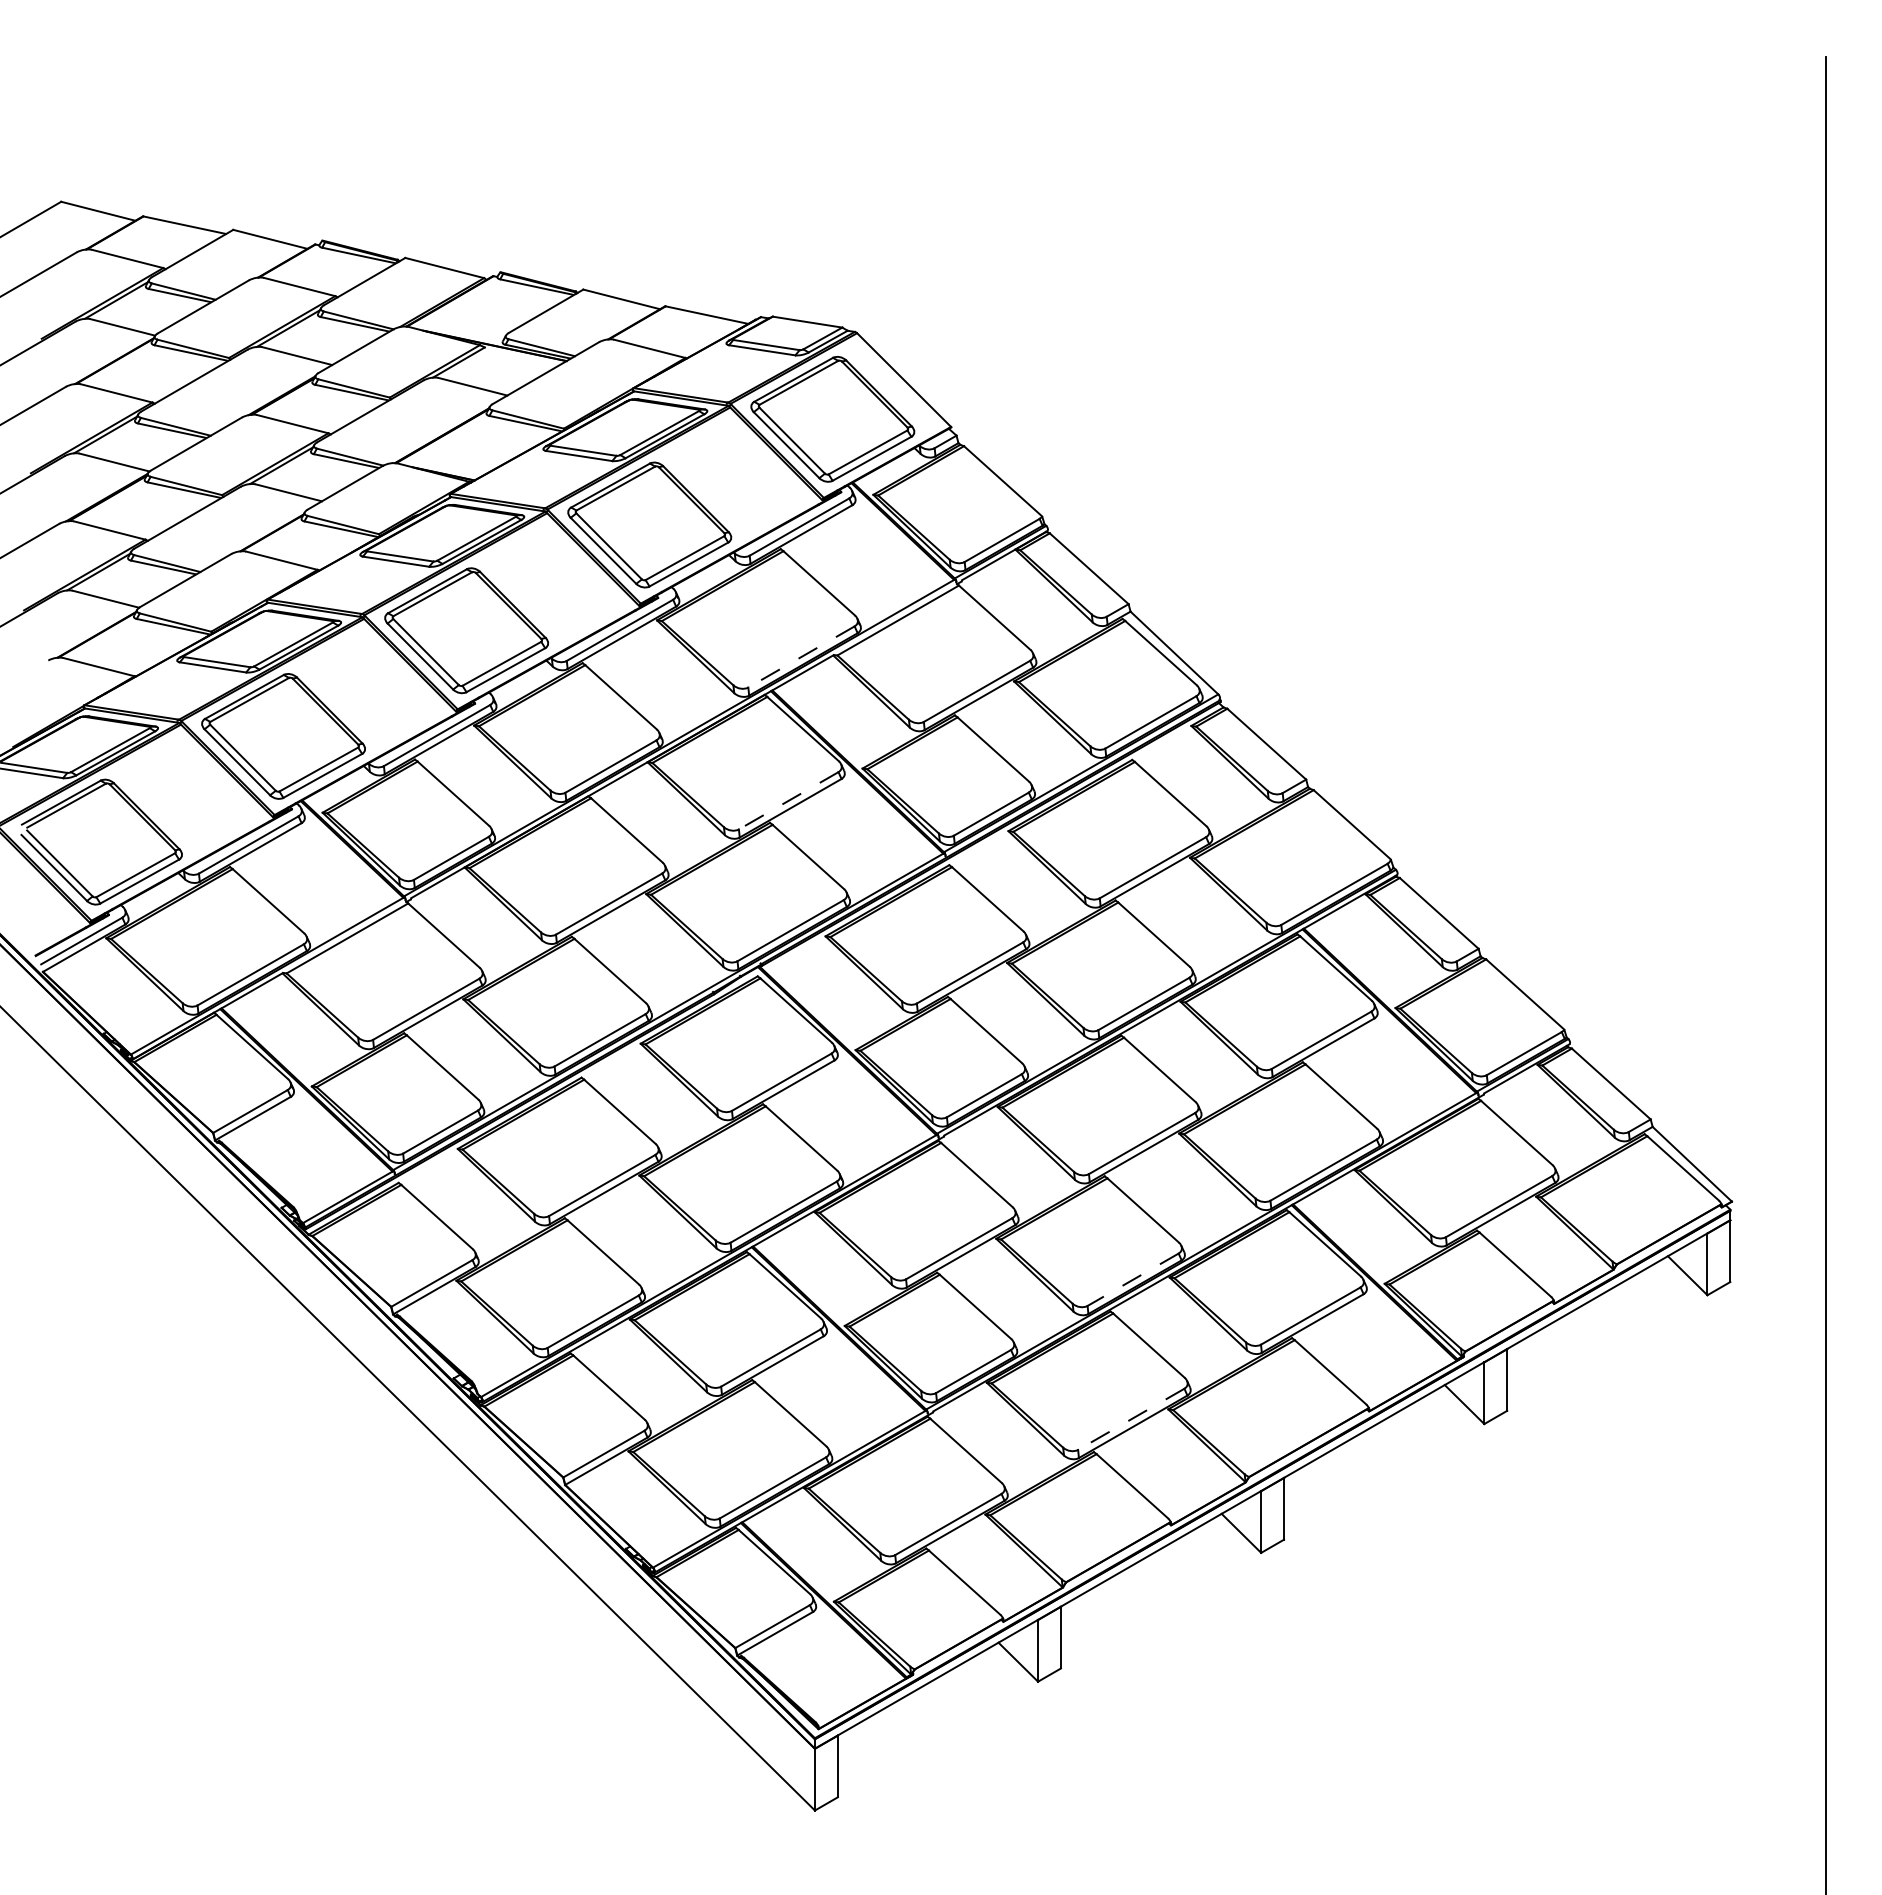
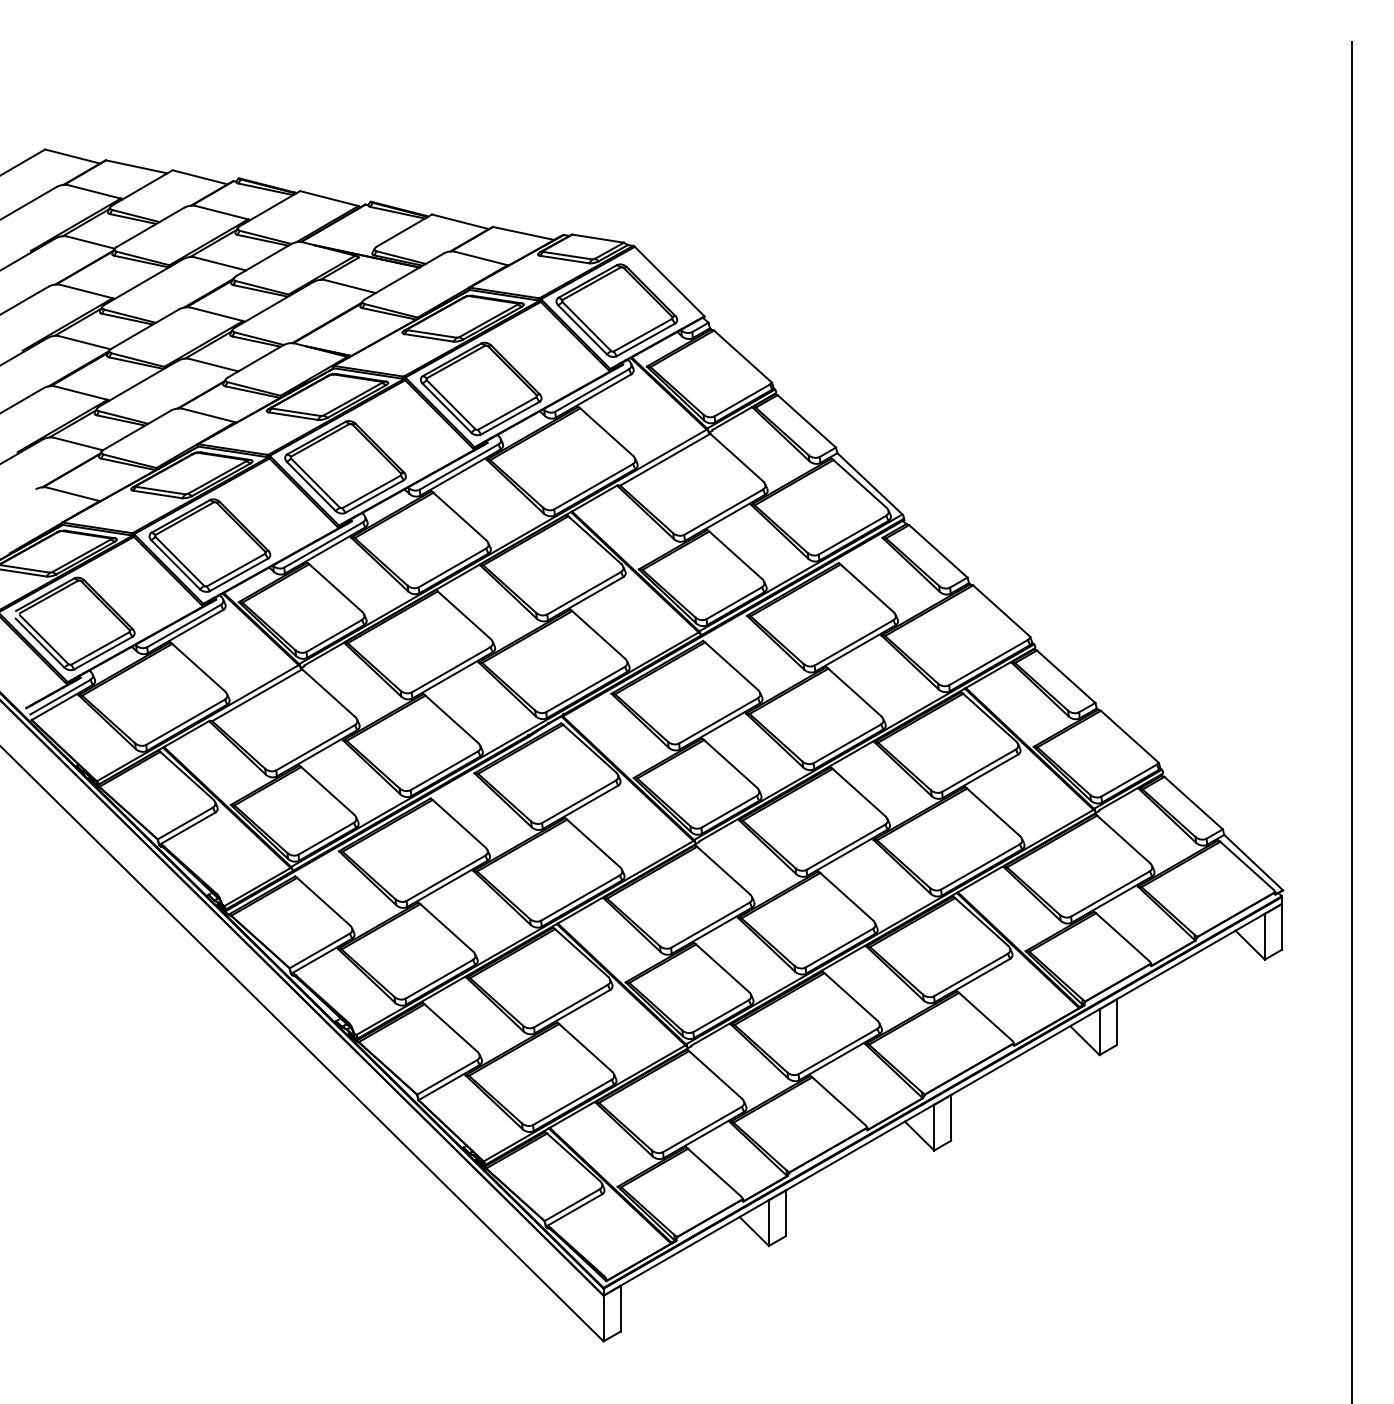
line: (801, 657) -> (593, 487), dashed -> solid
line: (788, 801) -> (584, 593), dashed -> solid
line: (1133, 1279) -> (839, 947), dashed -> solid
line: (1130, 1419) -> (837, 1051), dashed -> solid

